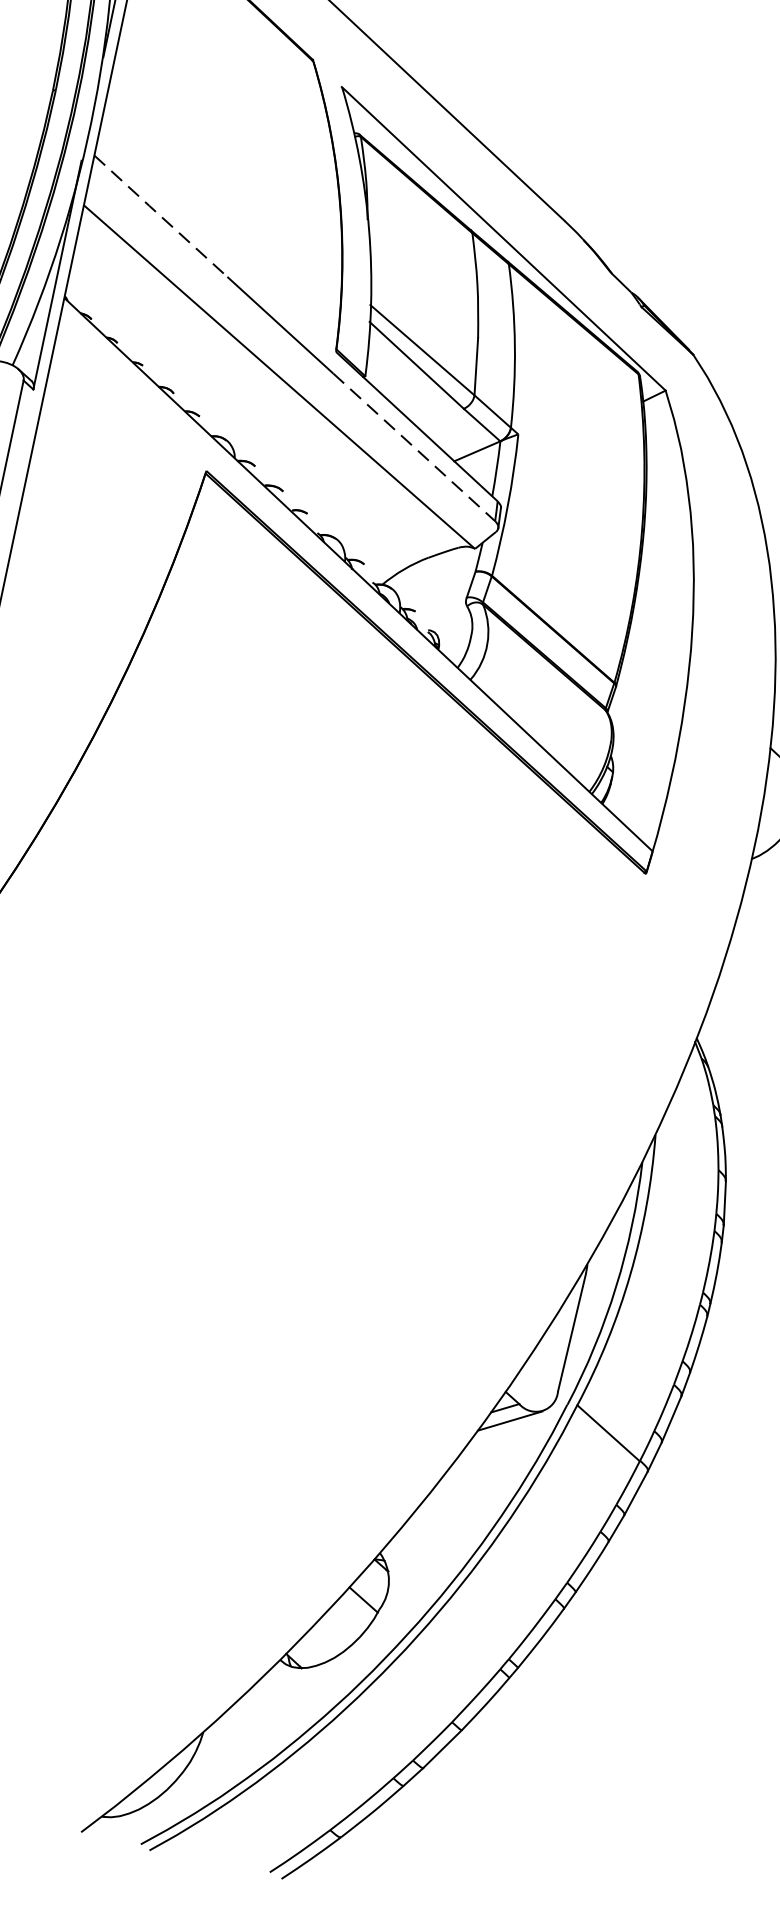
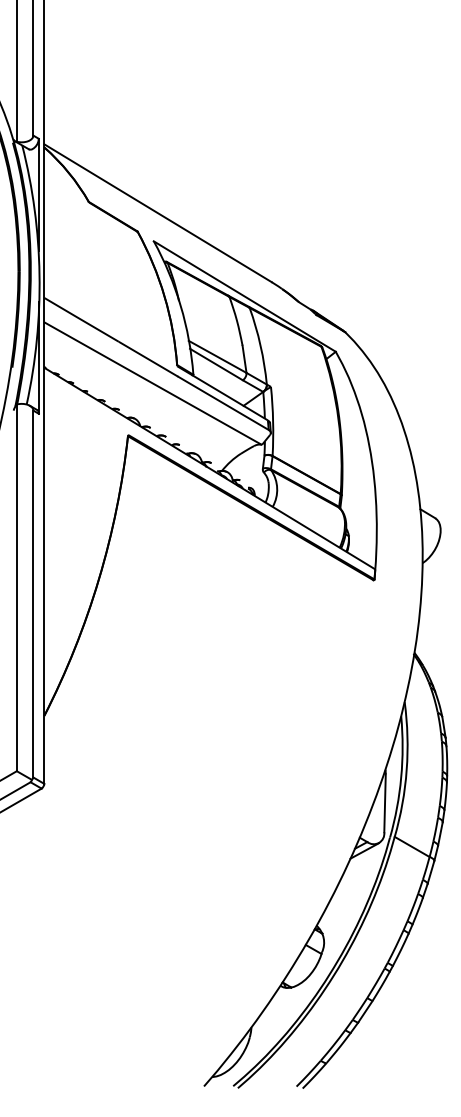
line: (160, 215) -> (81, 319), dashed -> solid
line: (414, 447) -> (223, 403), dashed -> solid

